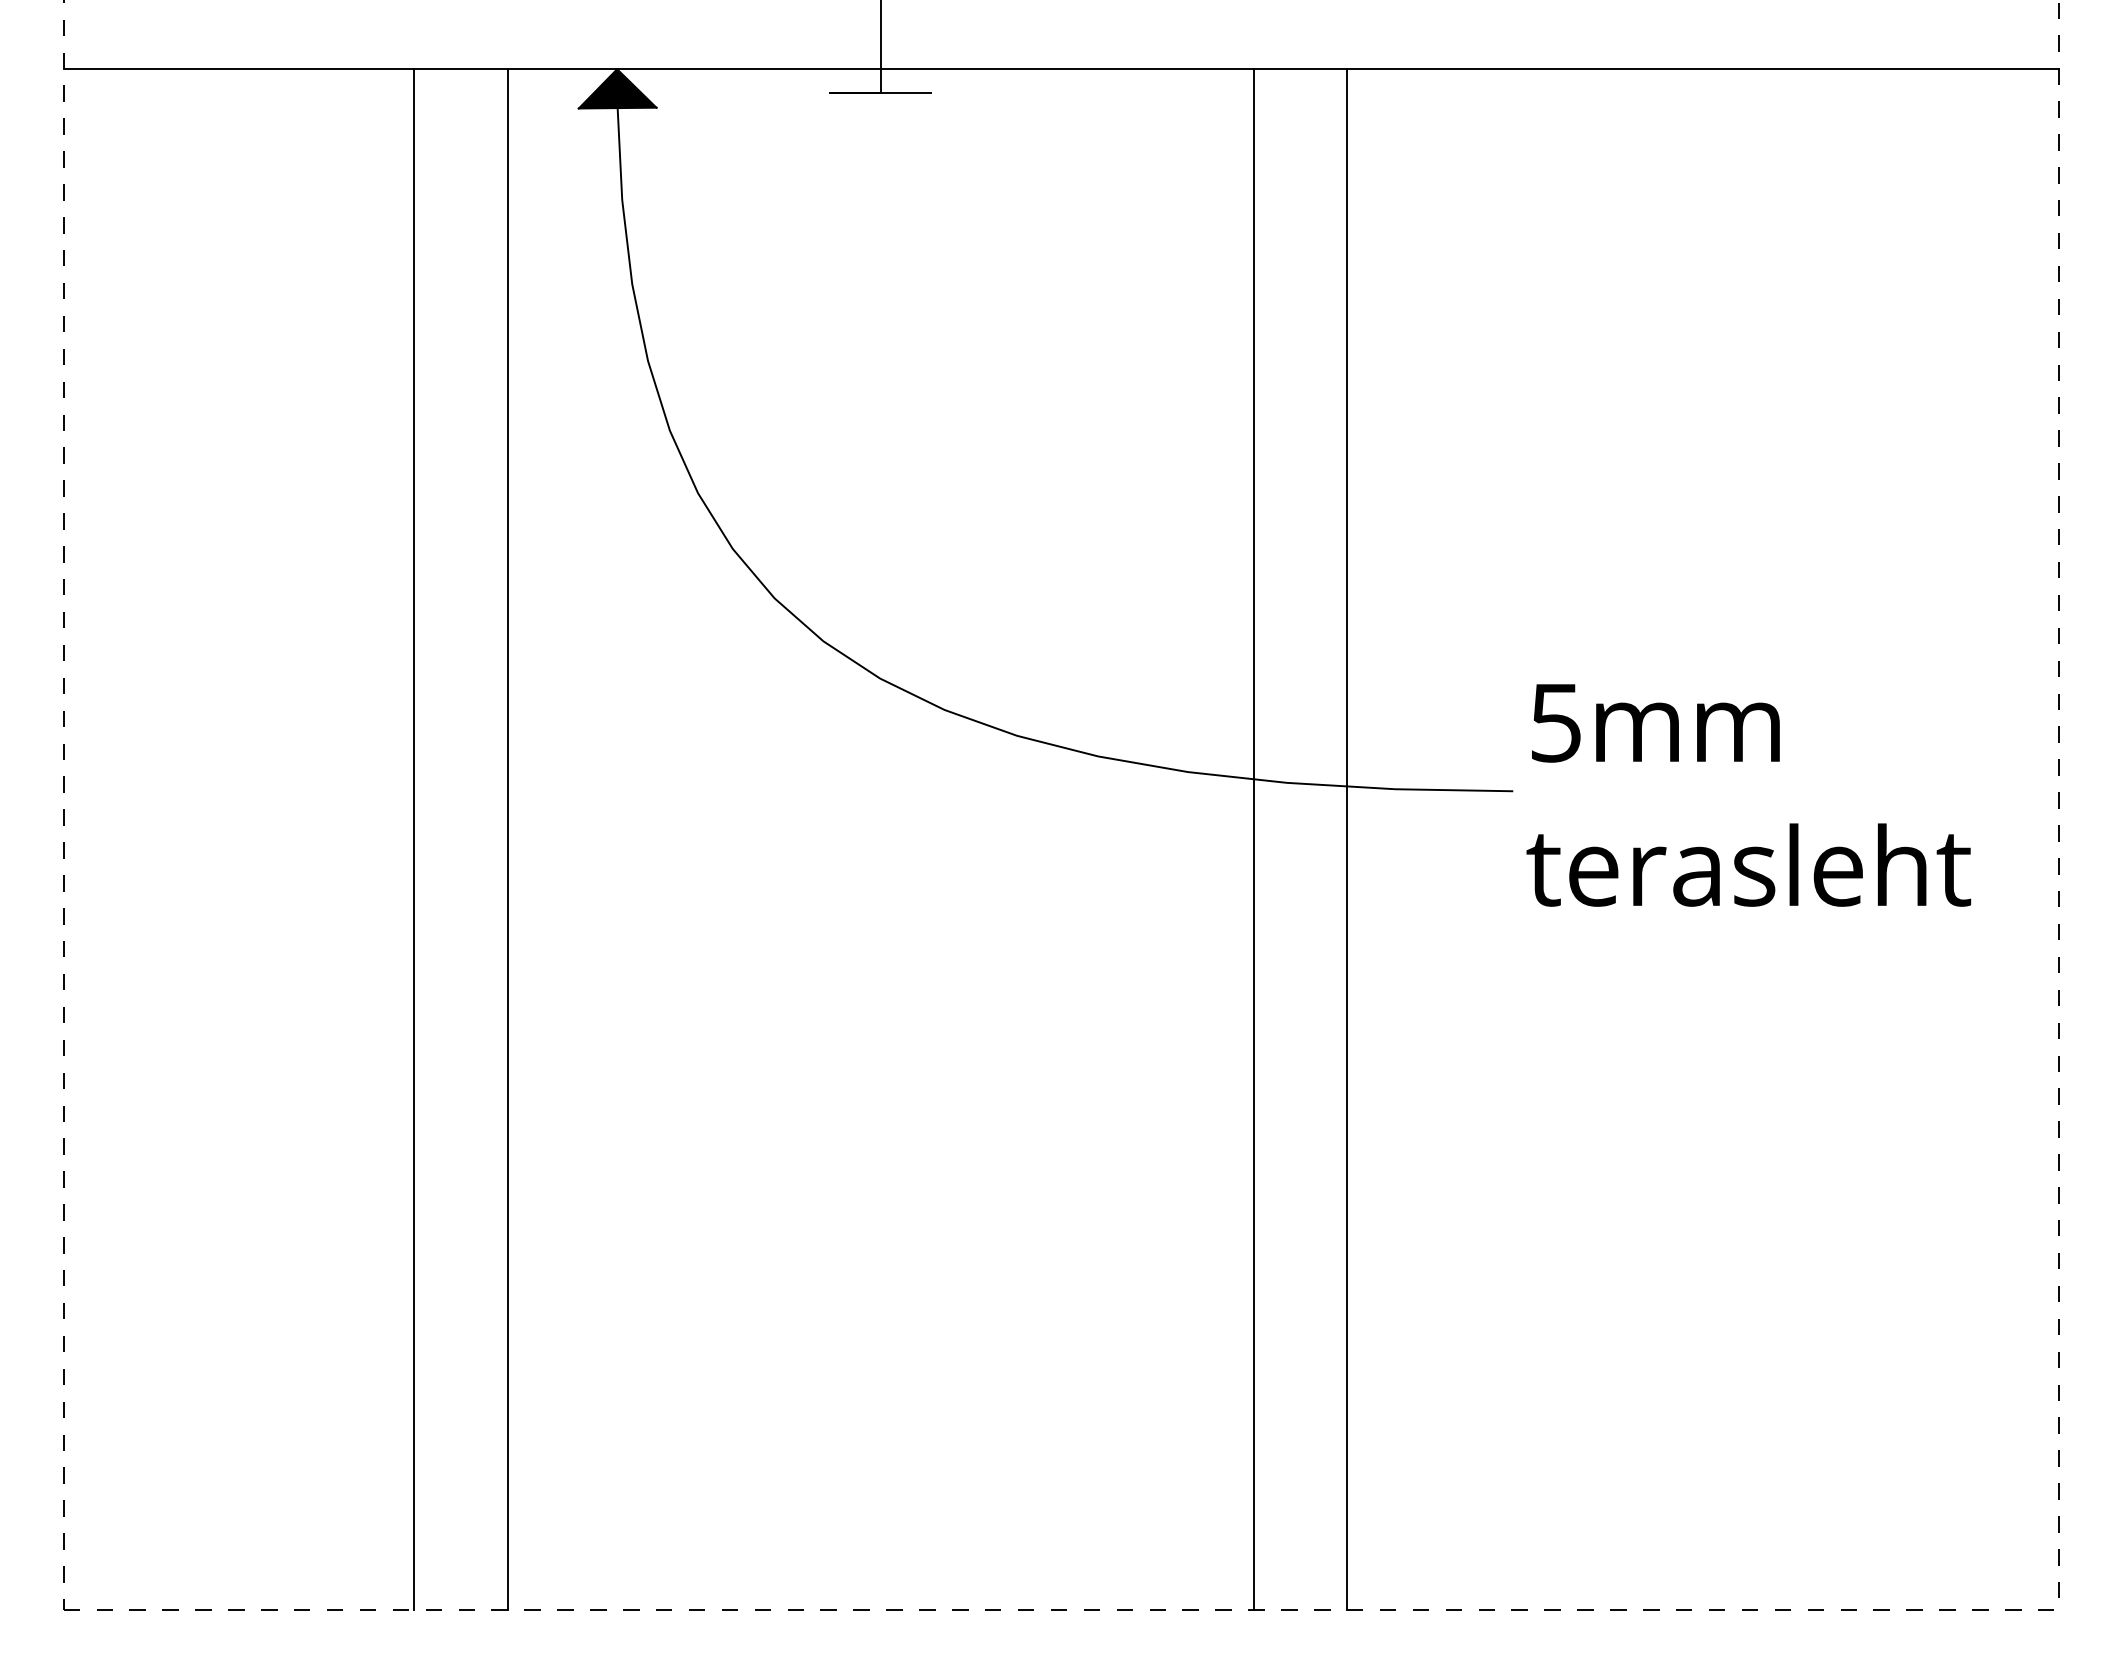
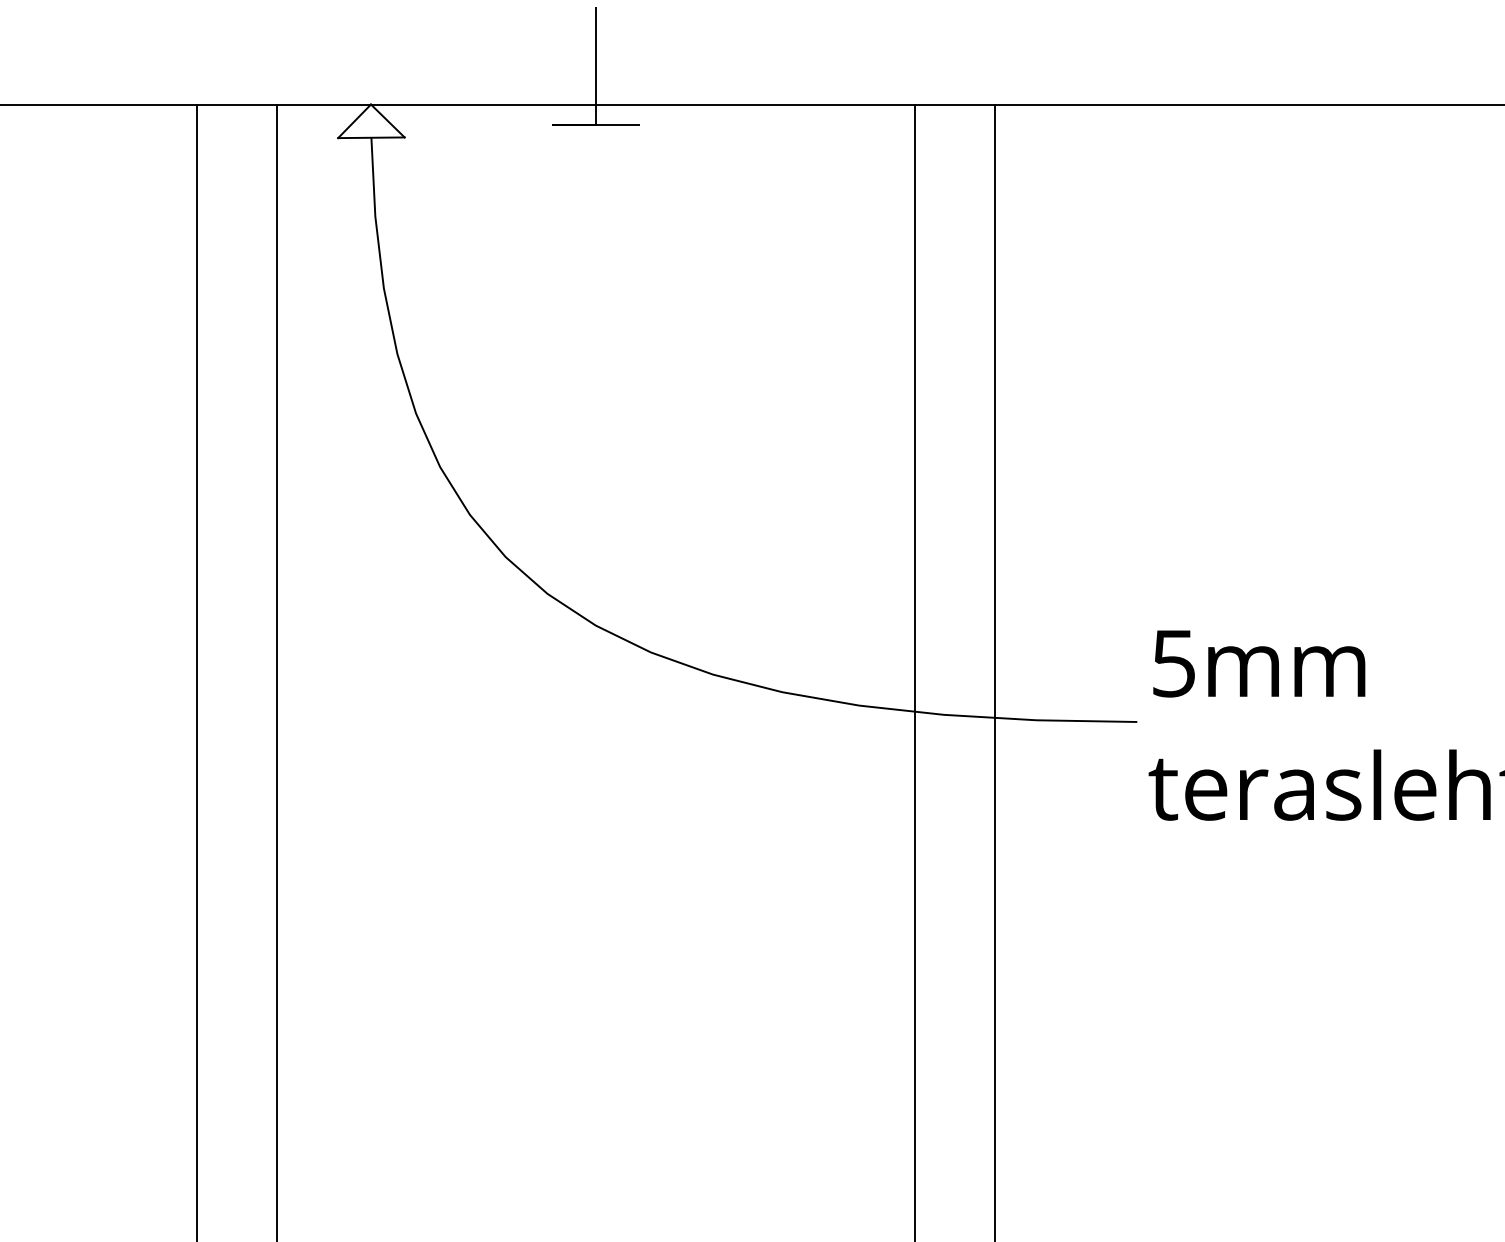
fill: (617, 88) -> (371, 121), removed

